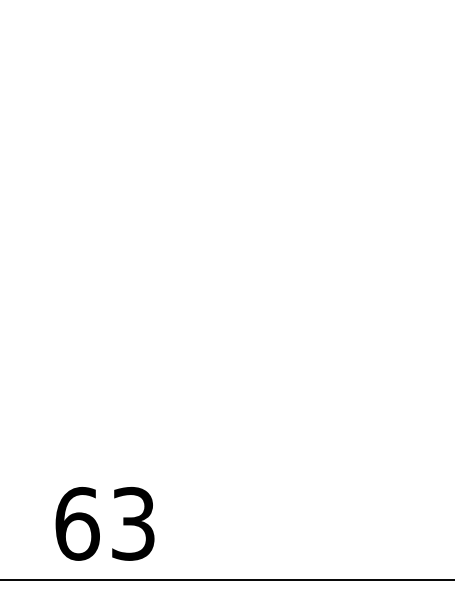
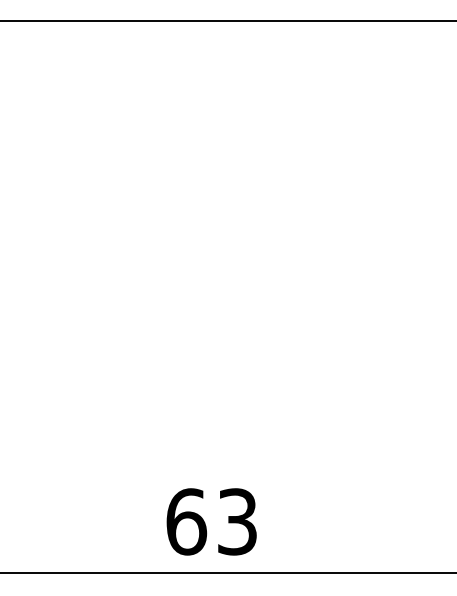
text: (104, 523) -> (211, 521), moved

